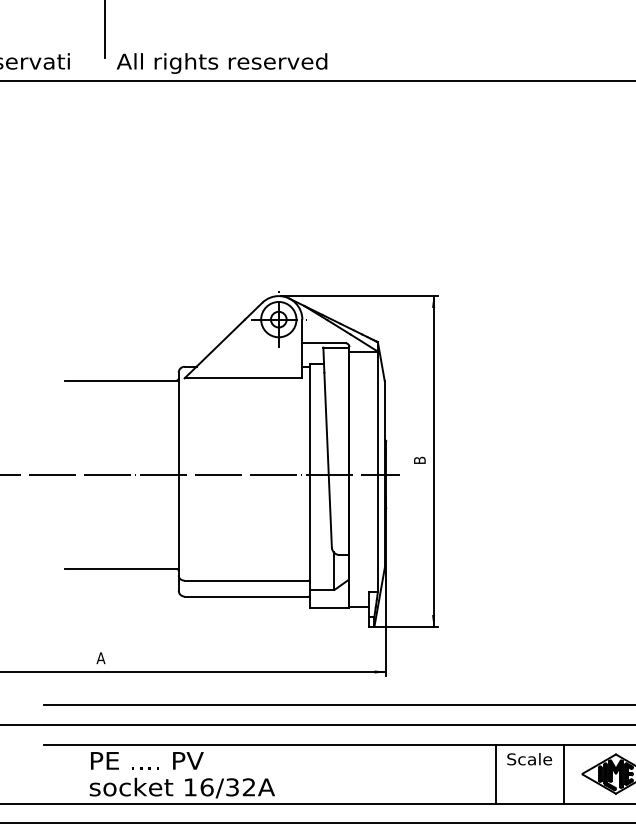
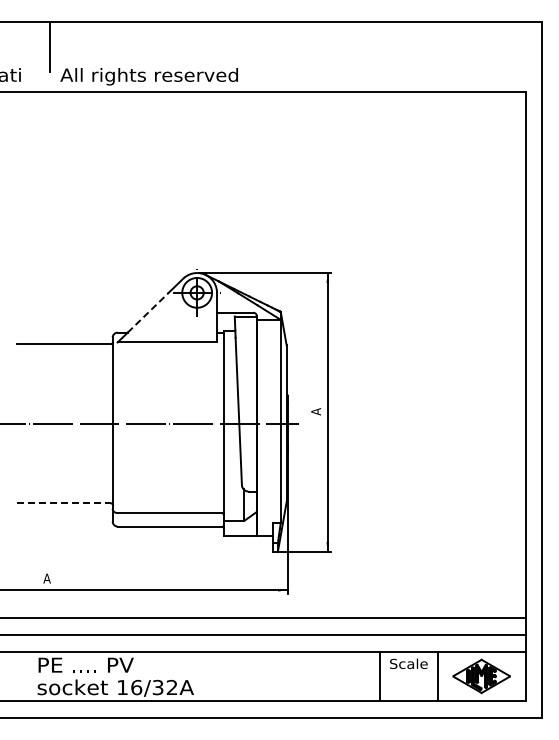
line: (221, 342) -> (148, 312), solid -> dashed
text: (420, 460) -> (316, 411), B -> A
line: (121, 569) -> (64, 503), solid -> dashed

